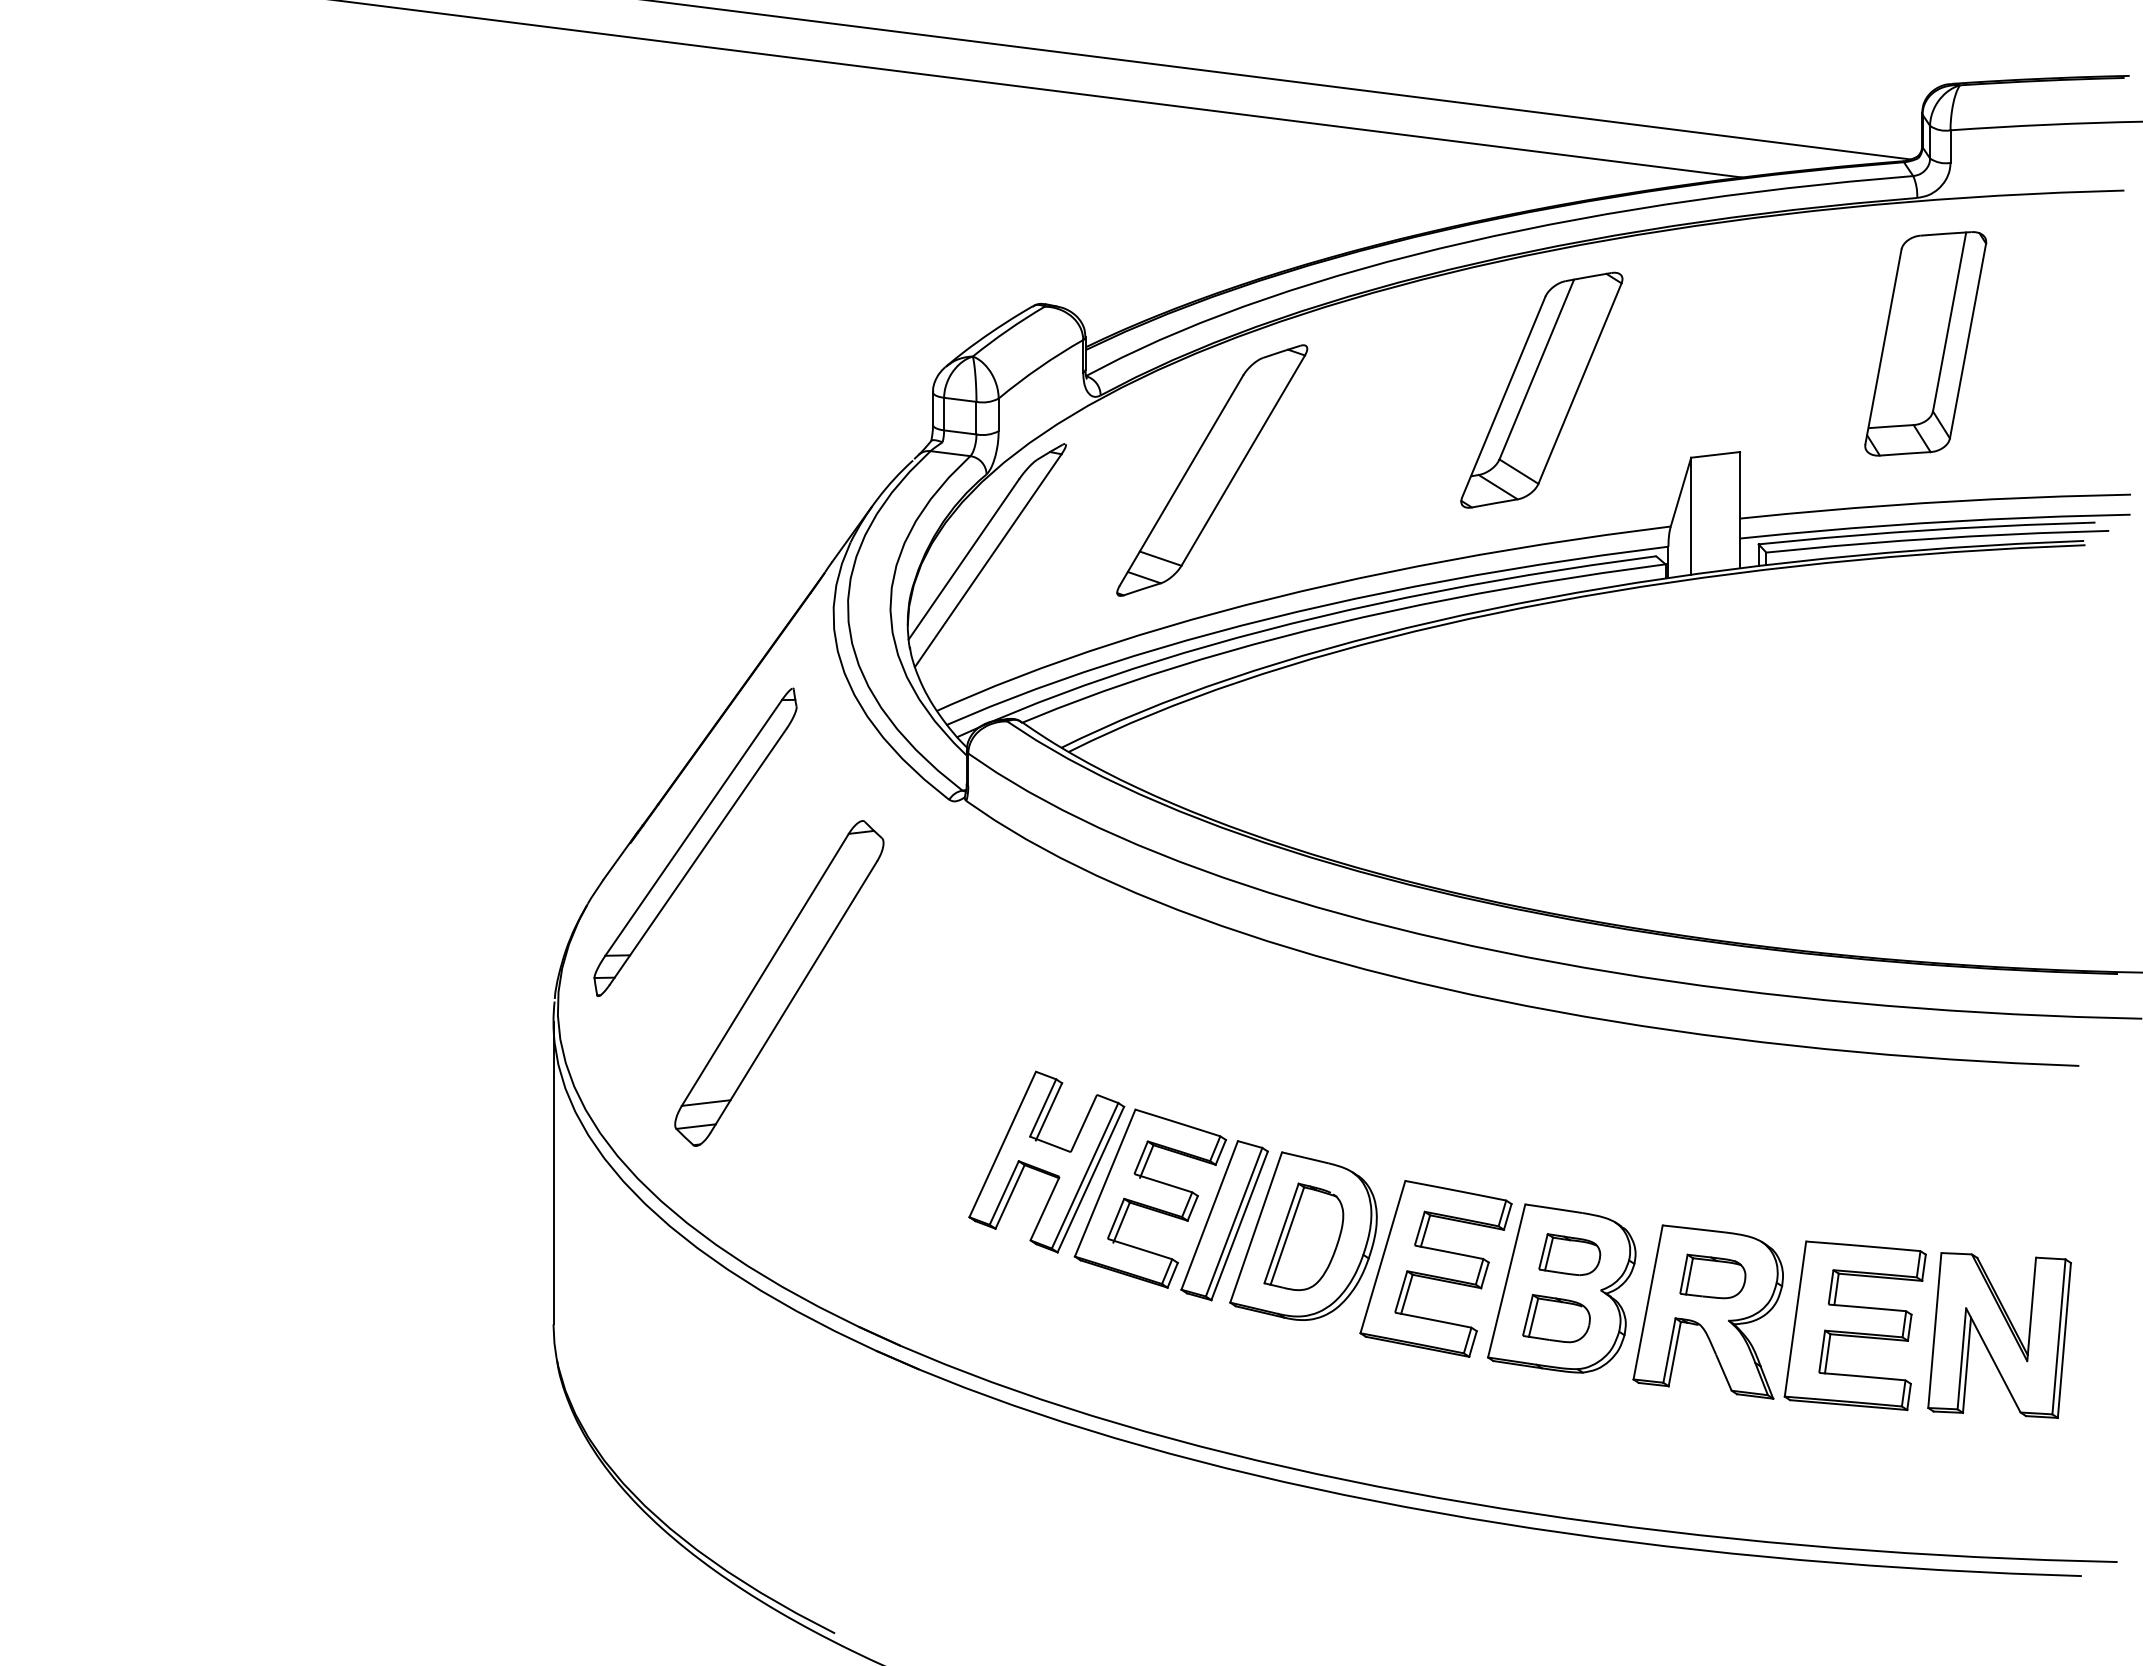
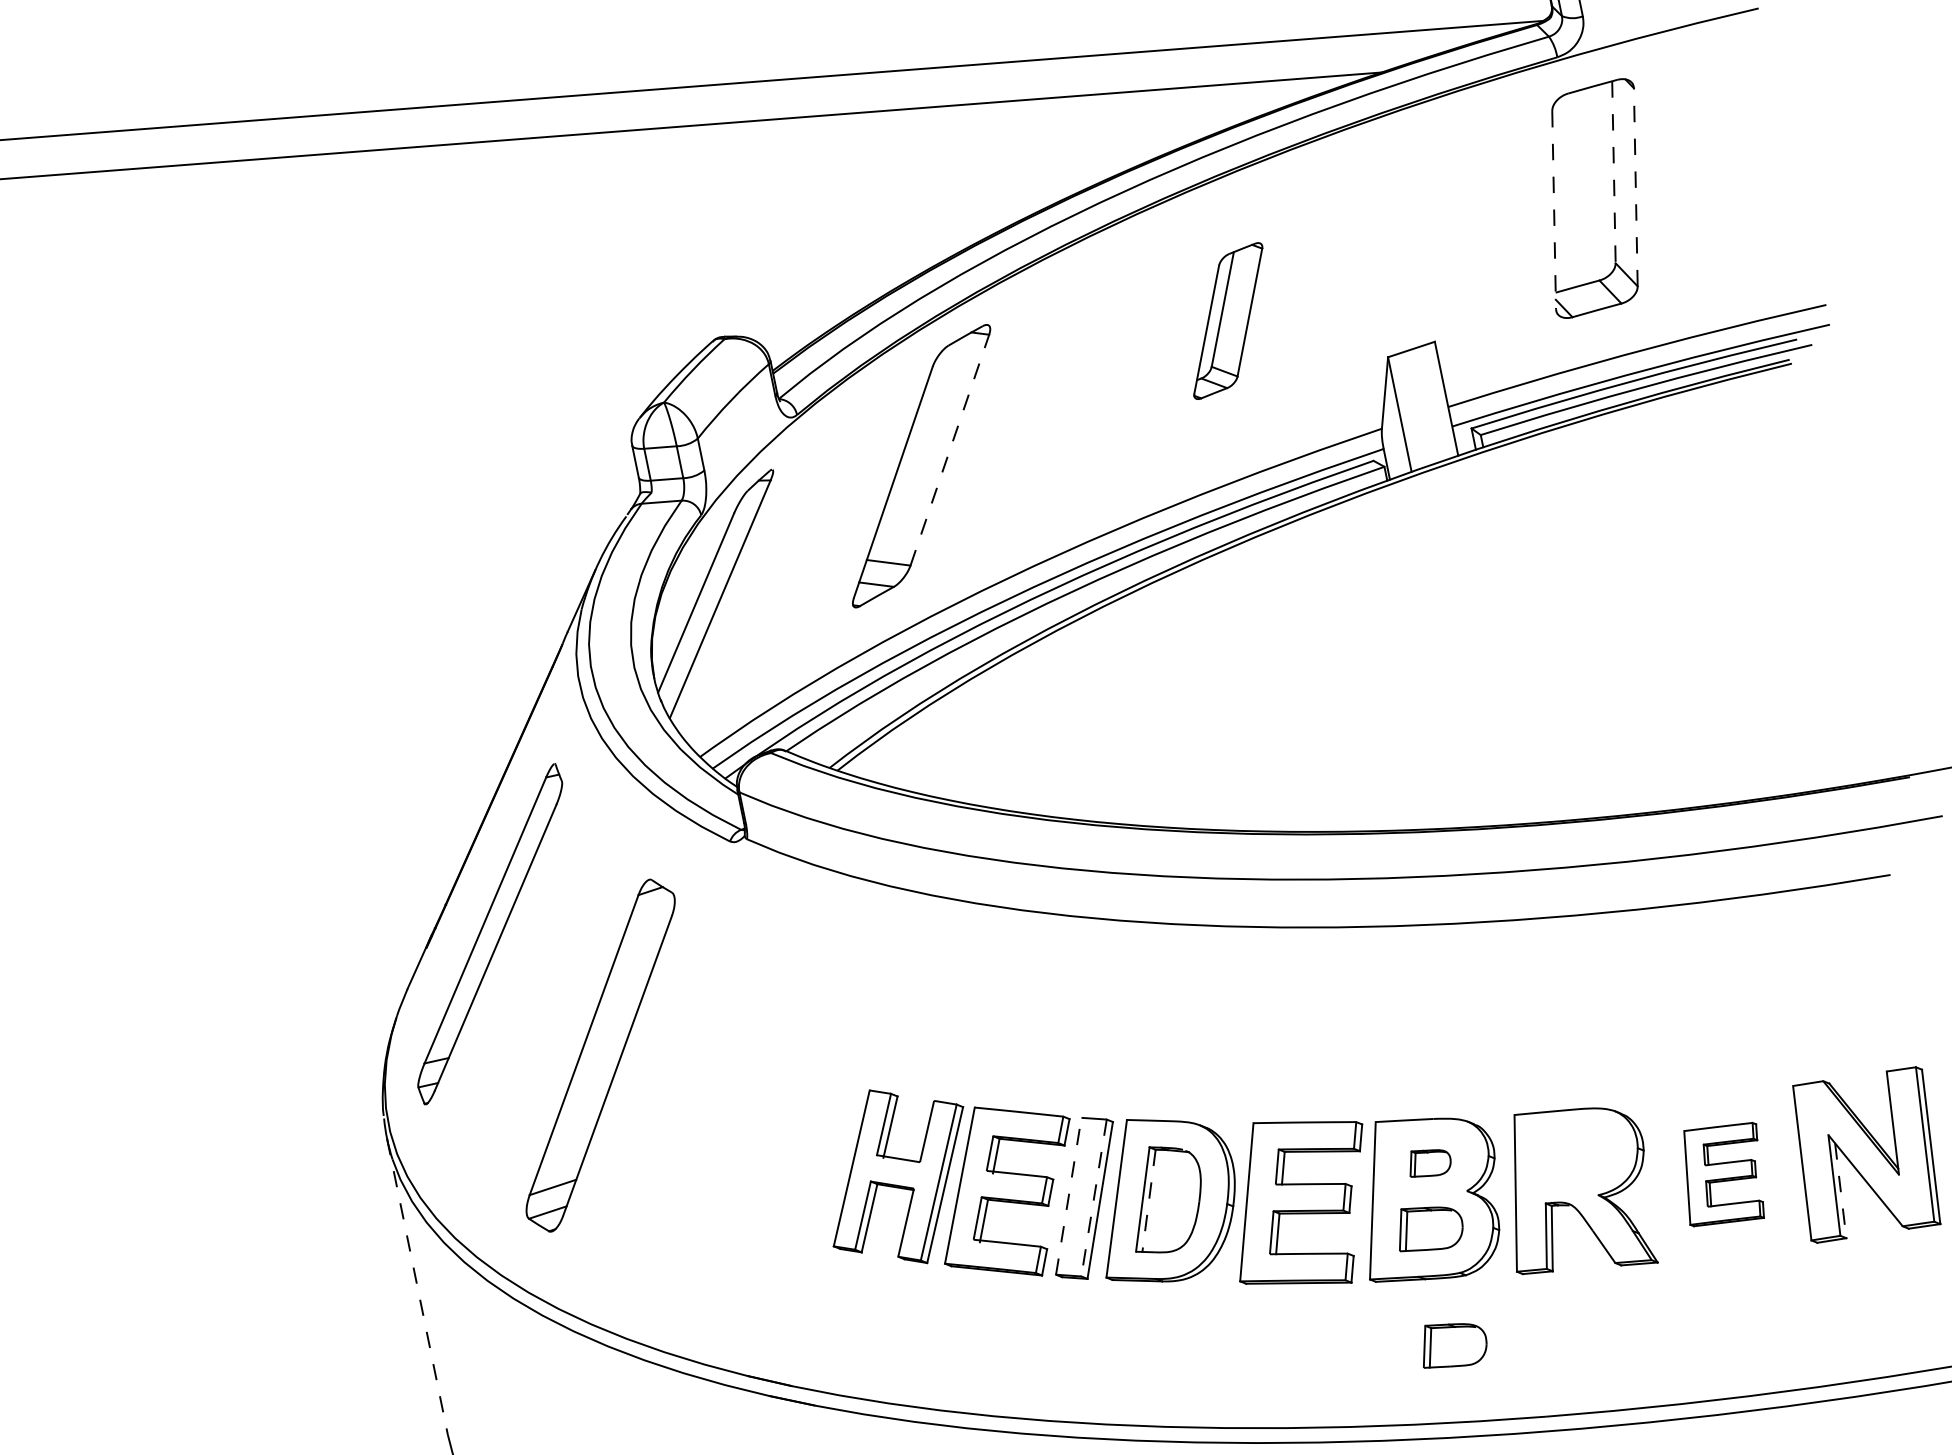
line: (1949, 322) -> (1613, 172), solid -> dashed
line: (1968, 340) -> (1636, 186), solid -> dashed
line: (1883, 347) -> (1554, 210), solid -> dashed
part: (1541, 389) -> (1227, 320), size x0.6
line: (1243, 460) -> (950, 449), solid -> dashed
line: (553, 1173) -> (417, 1287), solid -> dashed
line: (1209, 1214) -> (1068, 1195), solid -> dashed
line: (1233, 1222) -> (1093, 1198), solid -> dashed
line: (1287, 1236) -> (1149, 1201), solid -> dashed
part: (1569, 1254) -> (1429, 1162), size x0.7
part: (1712, 1276) -> (1573, 1155), removed
part: (1854, 1325) -> (1722, 1174), size x0.6
line: (1967, 1365) -> (1841, 1190), solid -> dashed
part: (1556, 1437) -> (1453, 1344), added

